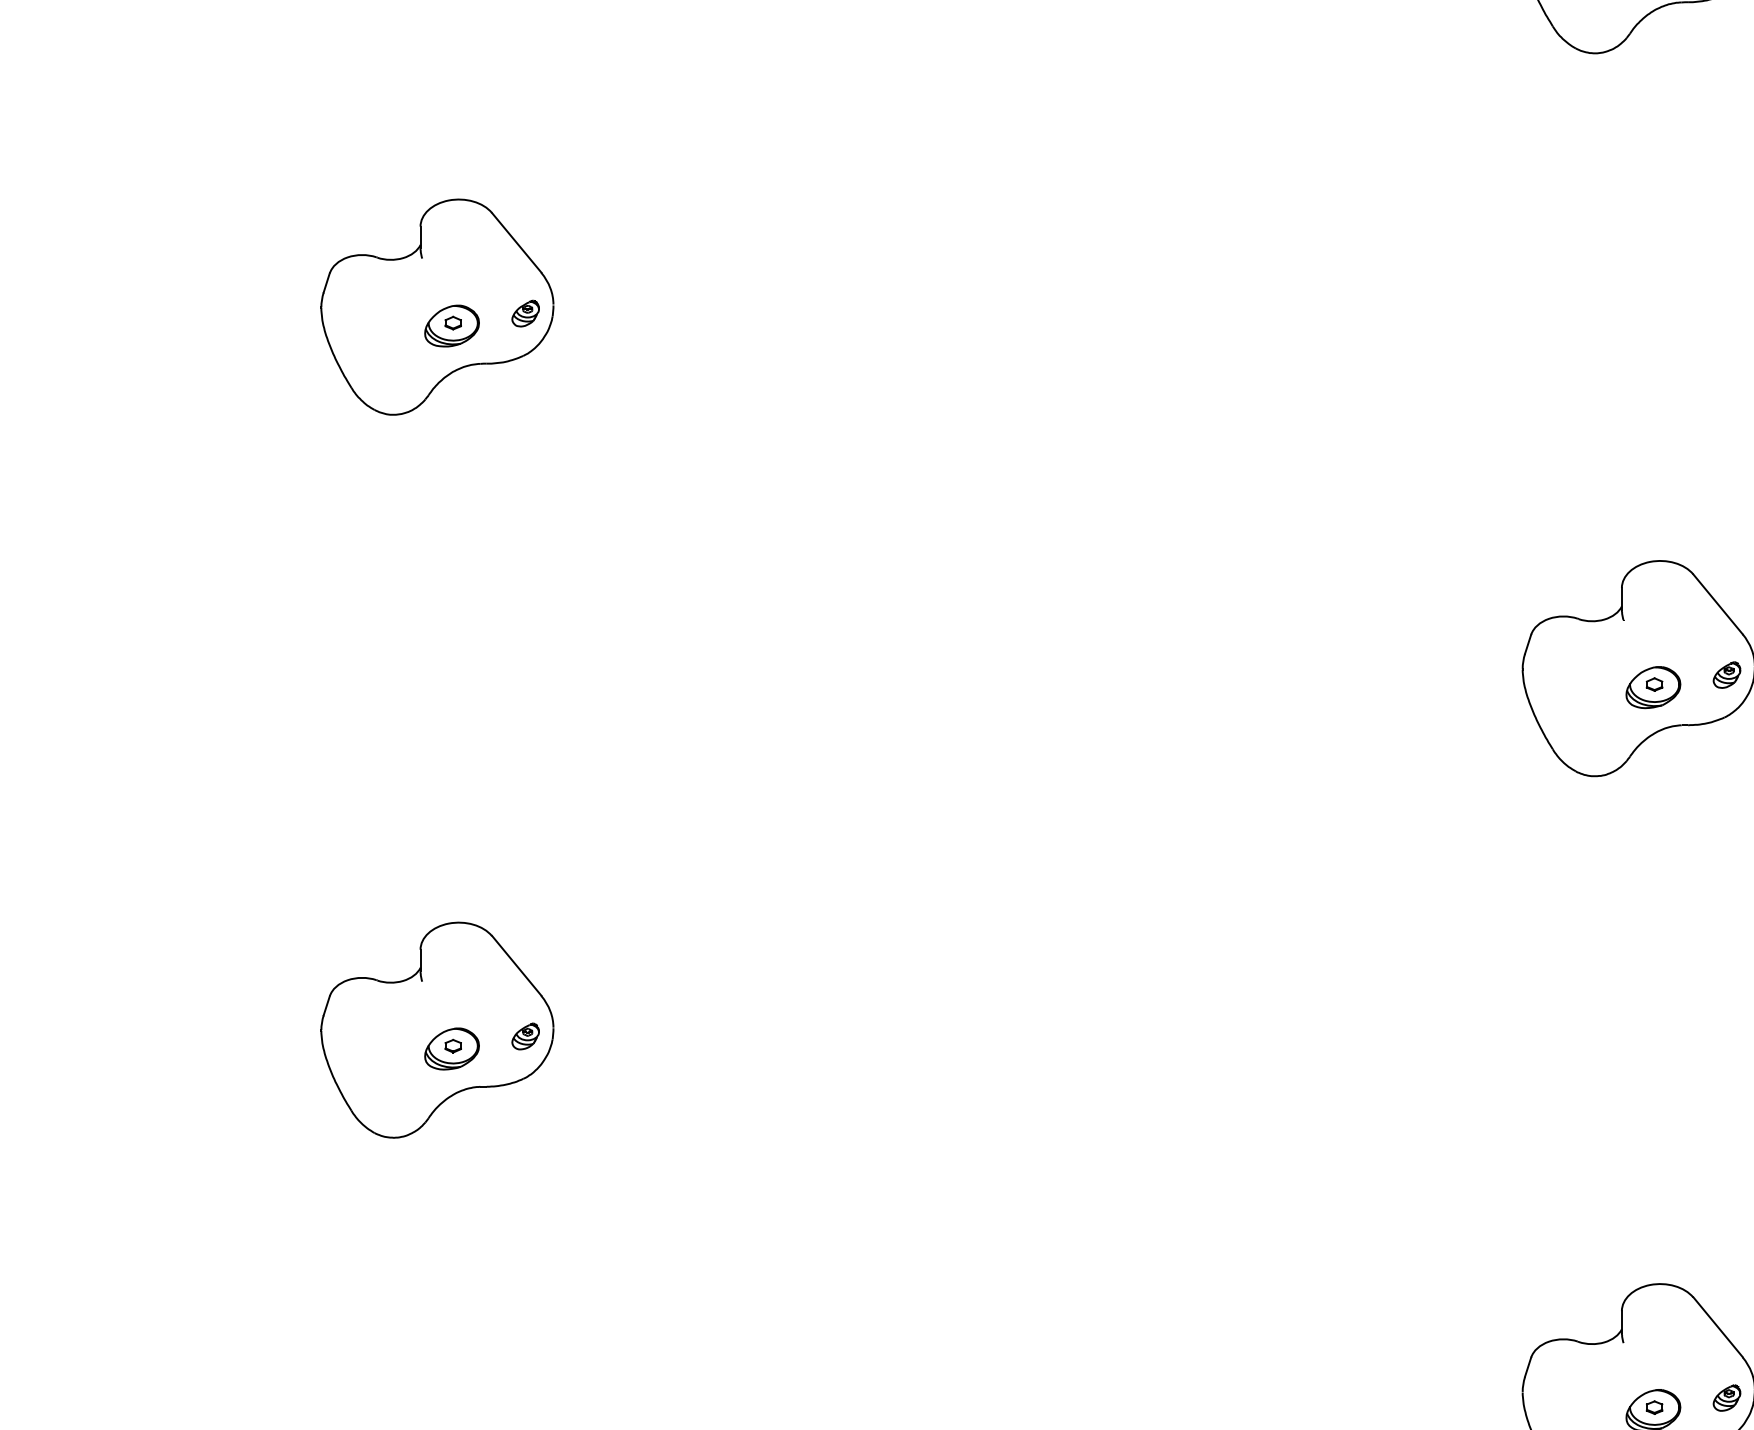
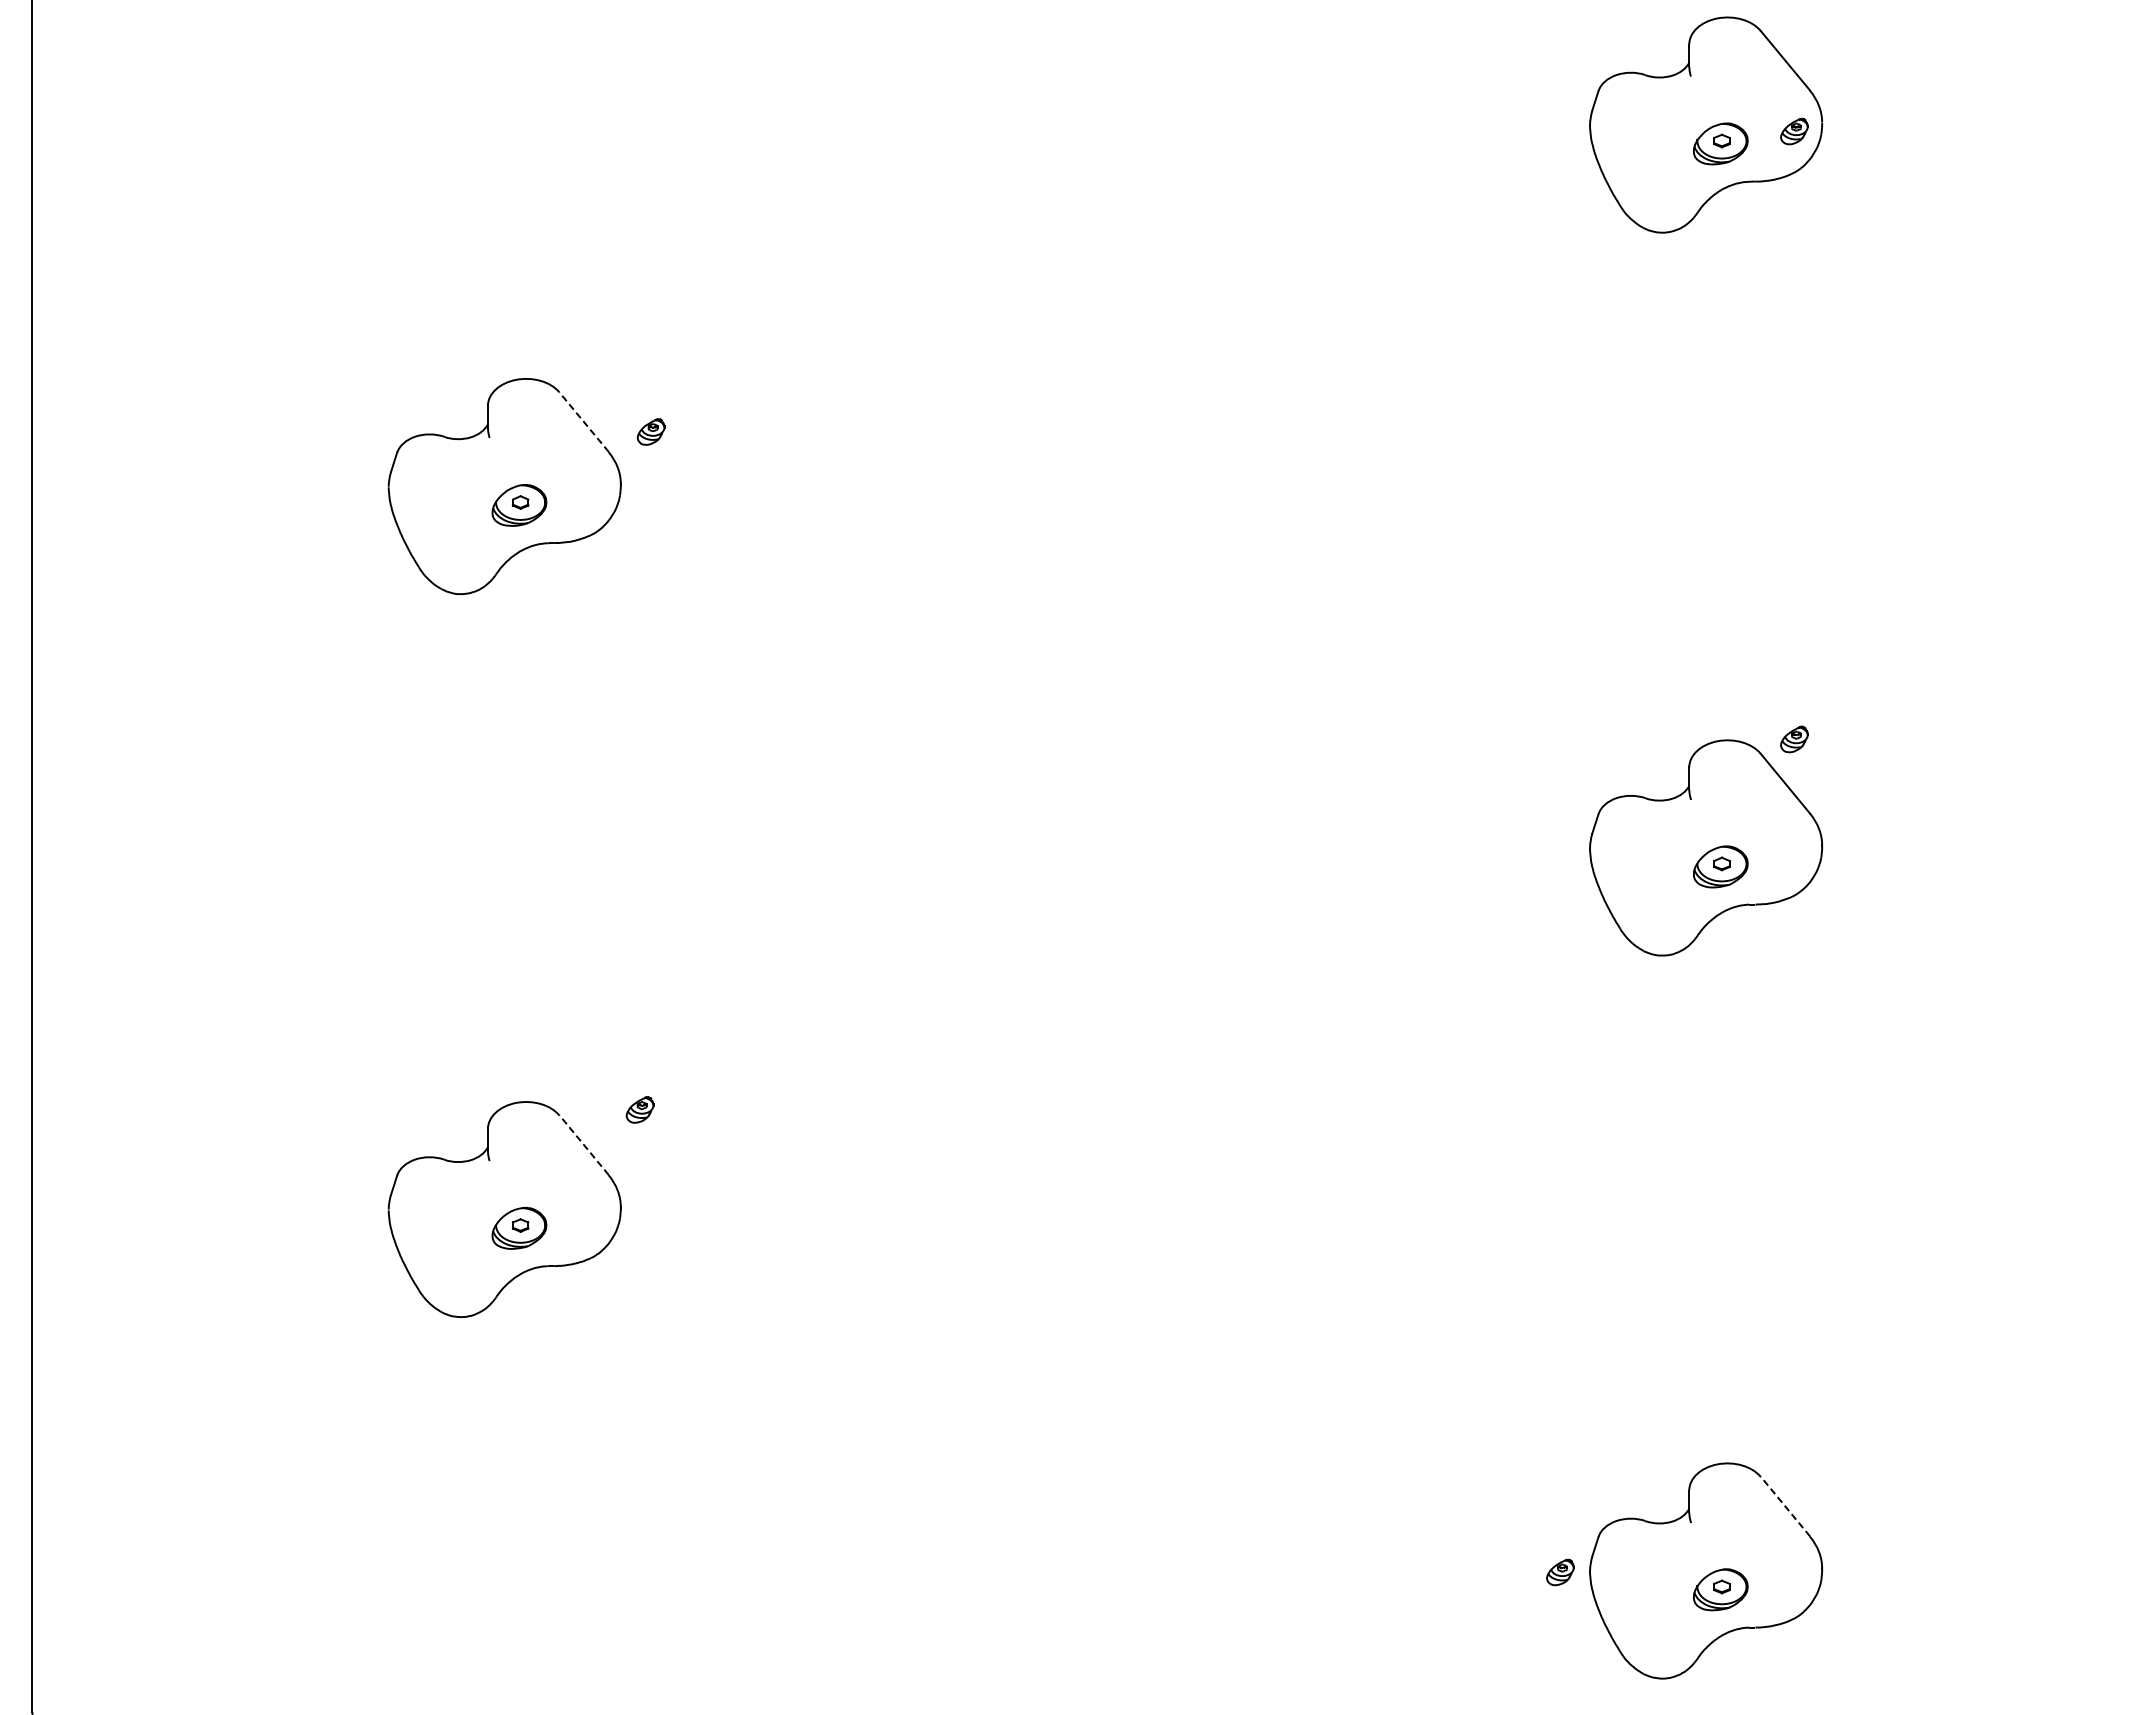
line: (517, 243) -> (584, 422), solid -> dashed
part: (525, 313) -> (650, 431), moved
part: (1727, 675) -> (1794, 739), moved
line: (517, 966) -> (584, 1145), solid -> dashed
part: (525, 1036) -> (639, 1109), moved
line: (1718, 1327) -> (1785, 1506), solid -> dashed
part: (1727, 1398) -> (1560, 1572), moved

